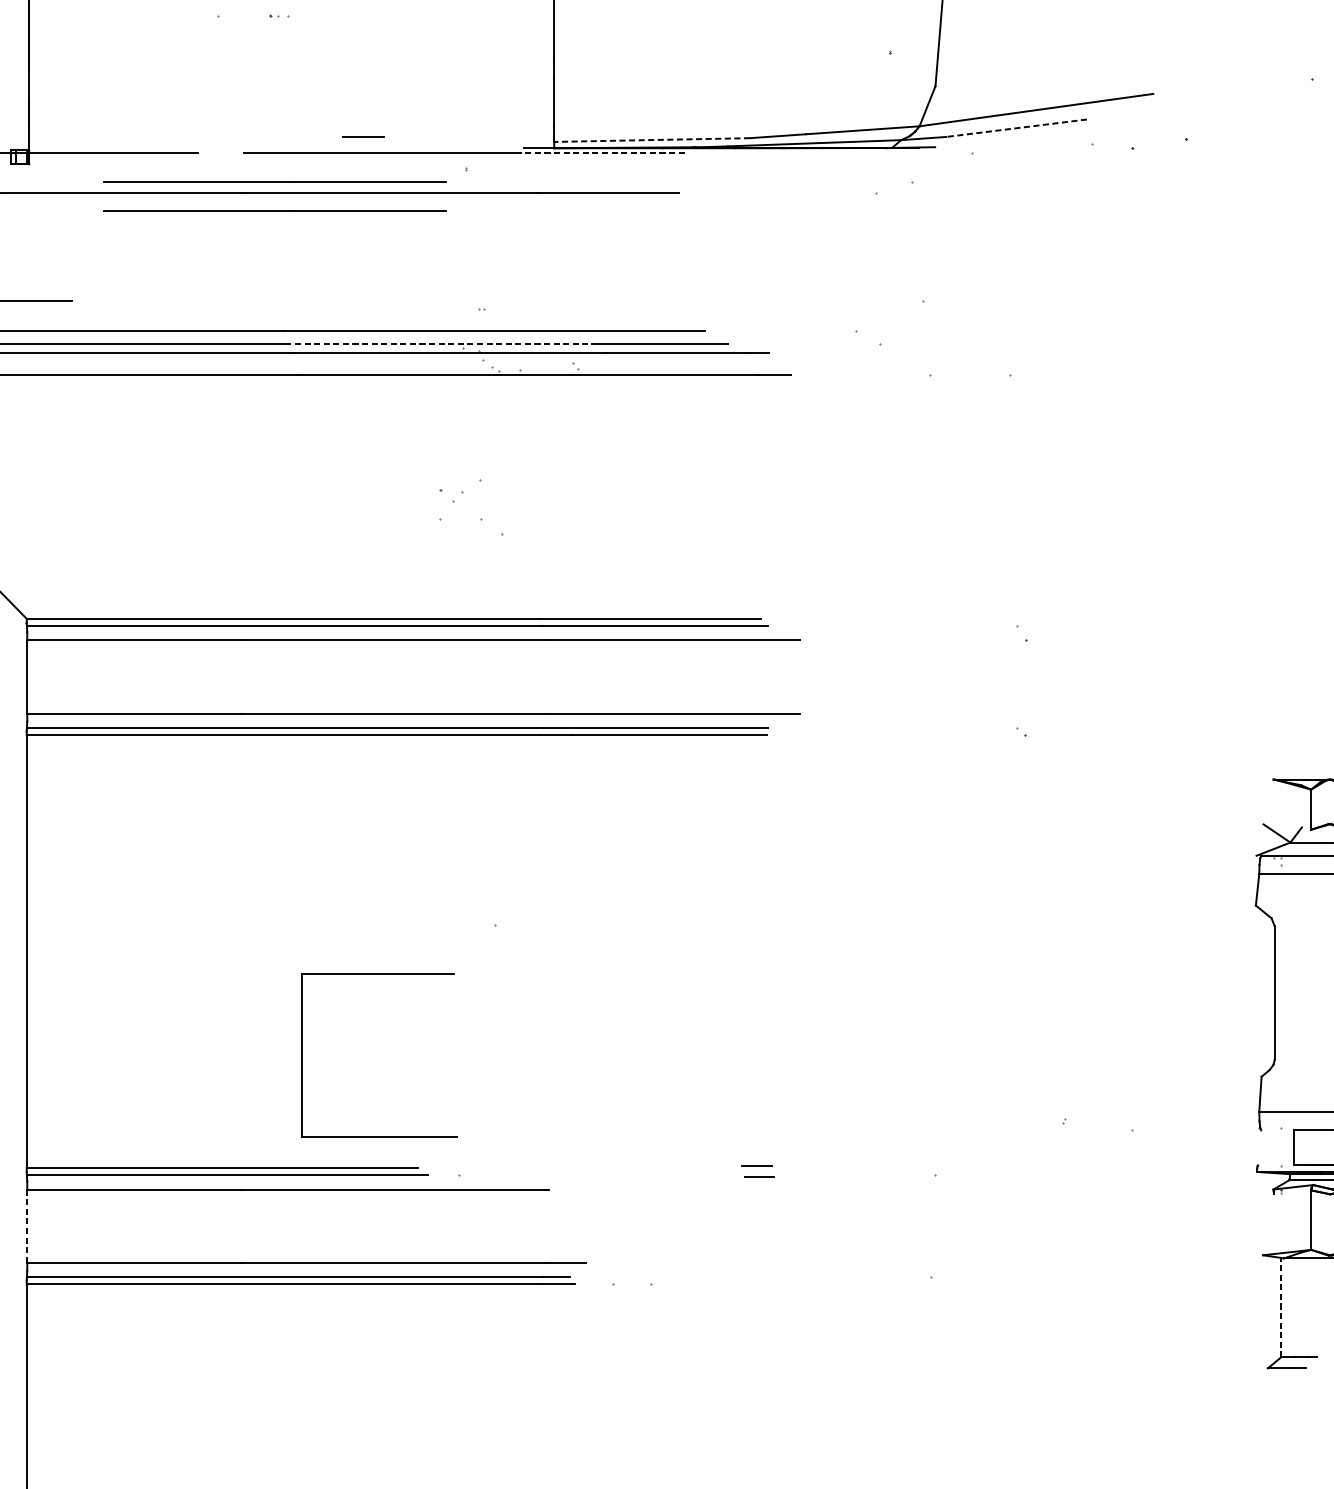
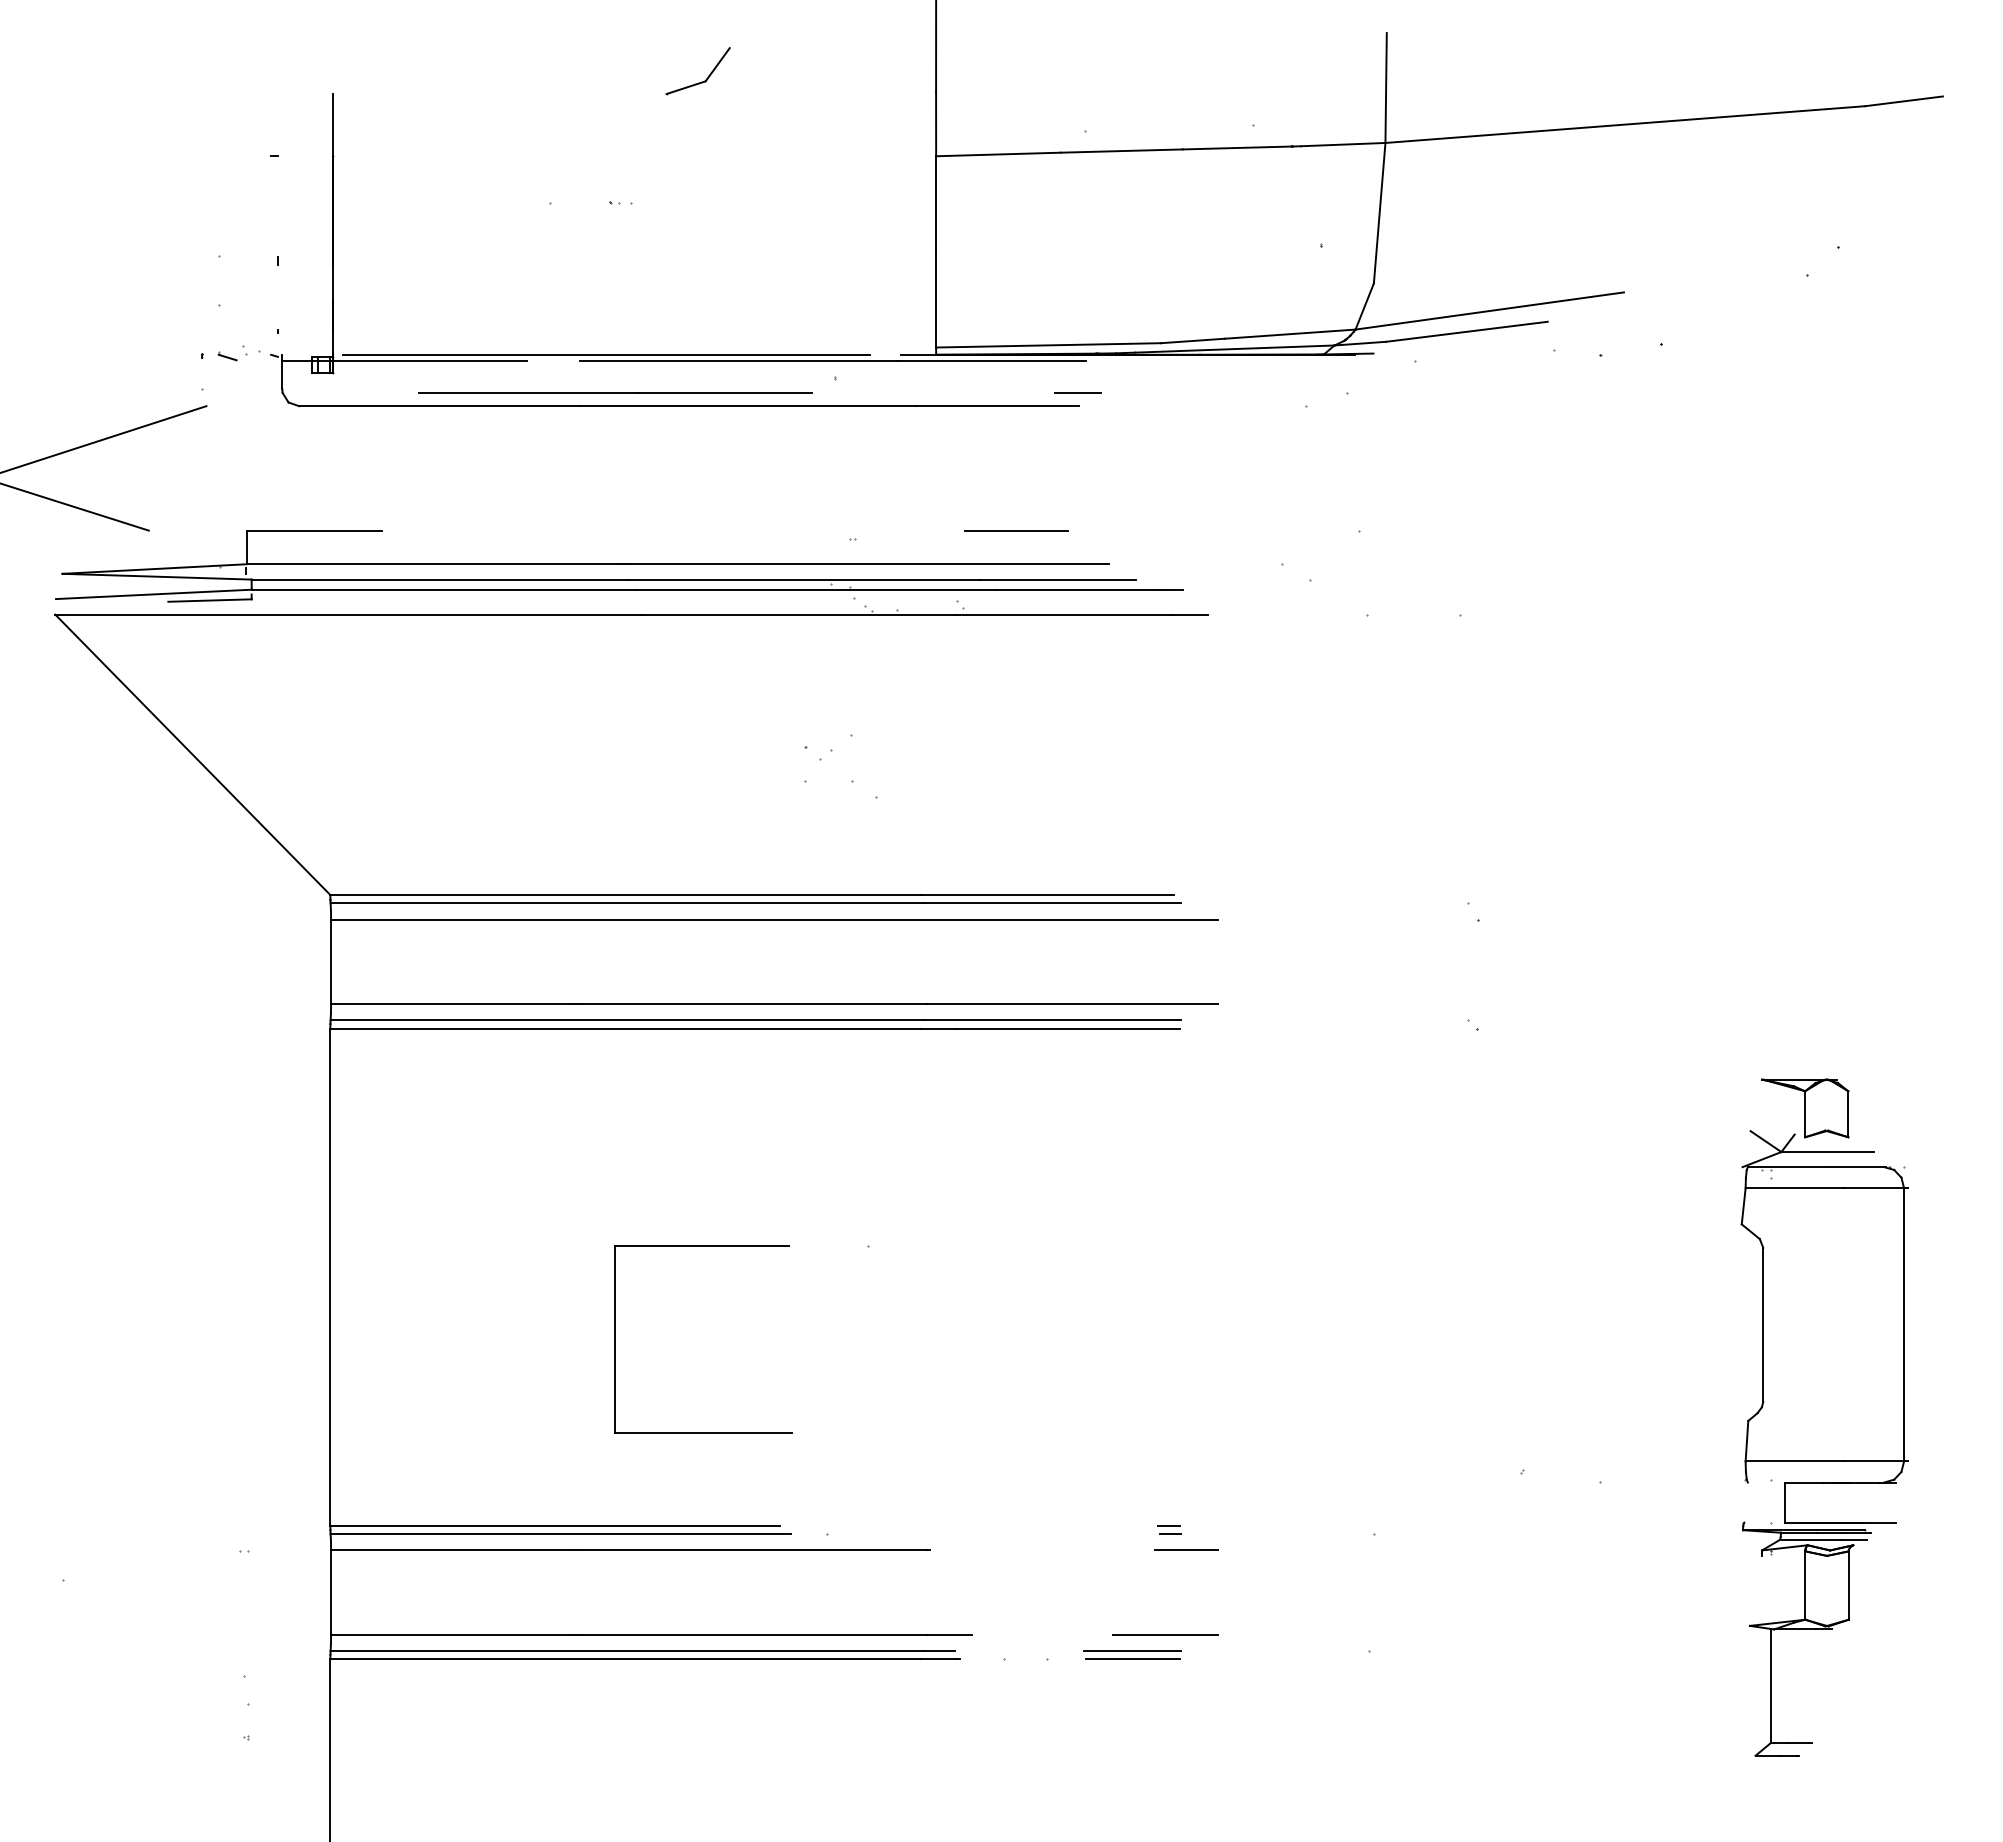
line: (1016, 127) -> (1466, 331), dashed -> solid
line: (362, 136) -> (1077, 392), moved
line: (652, 140) -> (1048, 345), dashed -> solid
line: (267, 148) -> (606, 354), added
line: (603, 153) -> (992, 360), dashed -> solid
line: (275, 209) -> (615, 425), removed
line: (624, 301) -> (1016, 530), added
line: (438, 343) -> (803, 579), dashed -> solid
part: (302, 1055) -> (615, 1339), moved
part: (757, 1171) -> (1169, 1529), size x0.62
line: (772, 1189) -> (1186, 1550), added
line: (27, 1226) -> (331, 1592), dashed -> solid
line: (754, 1262) -> (1165, 1634), added
line: (725, 1277) -> (1132, 1651), added
line: (725, 1284) -> (1132, 1659), added
line: (1280, 1308) -> (1770, 1686), dashed -> solid

